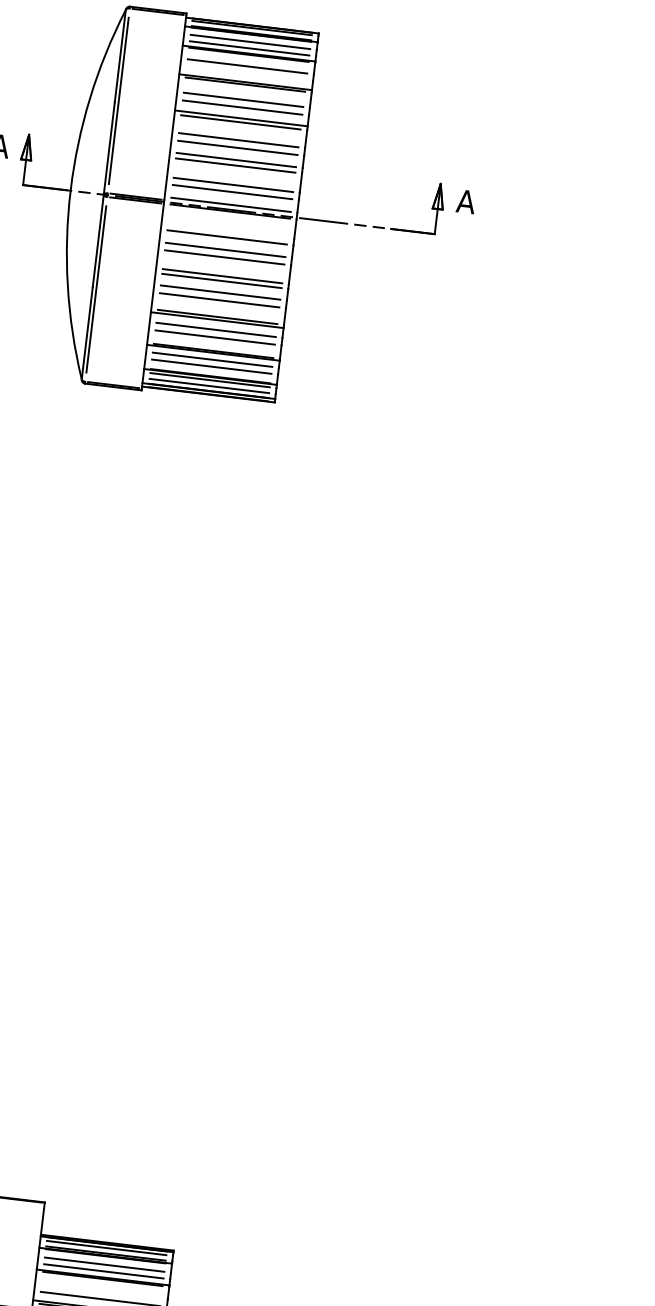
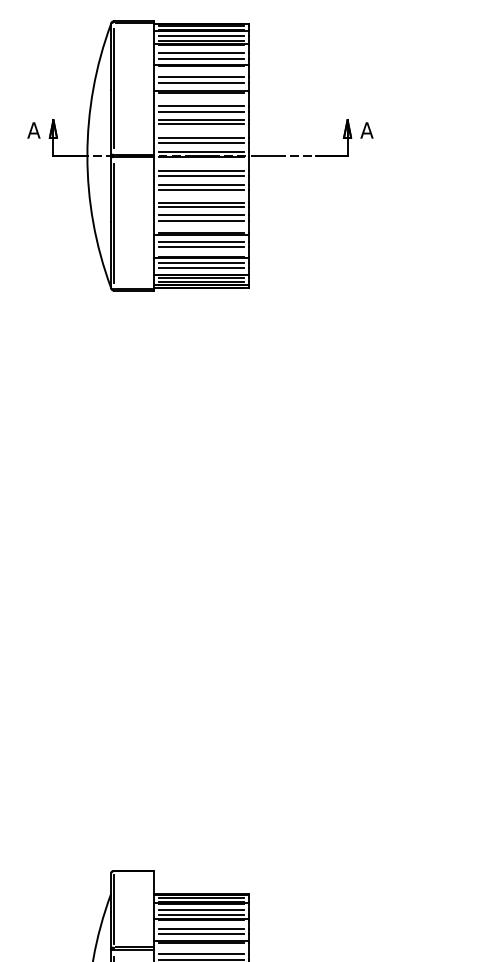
line: (246, 73) -> (201, 58), added
line: (227, 231) -> (201, 171), added
line: (101, 1290) -> (201, 928), added

